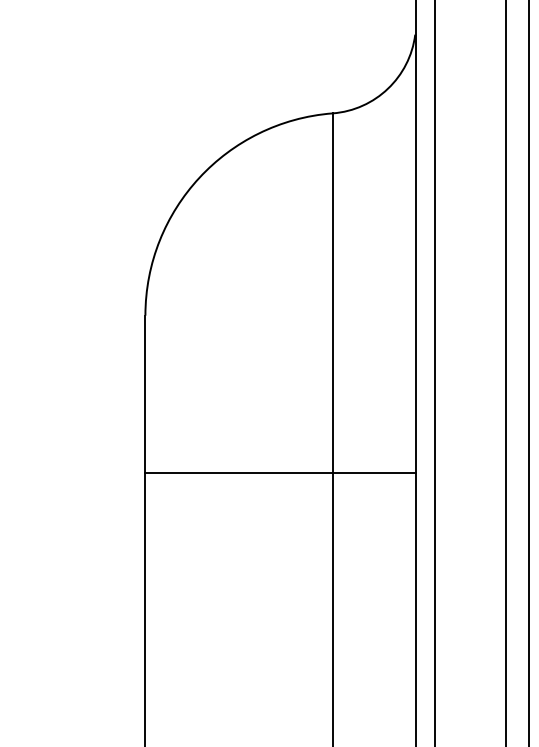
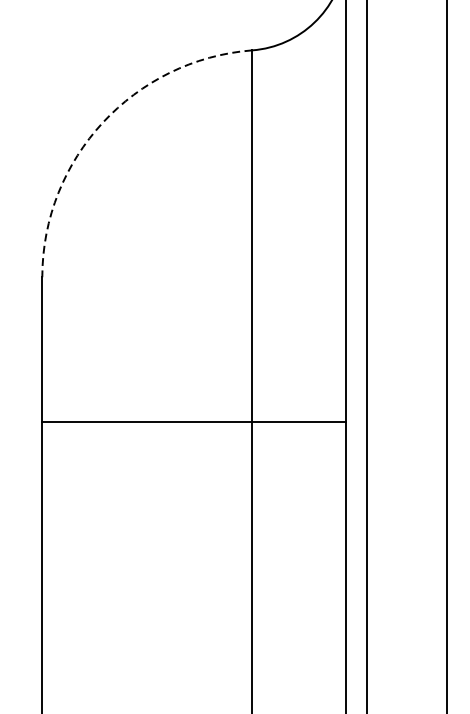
arc: (199, 177) -> (102, 122), solid -> dashed
line: (280, 473) -> (193, 421), moved

